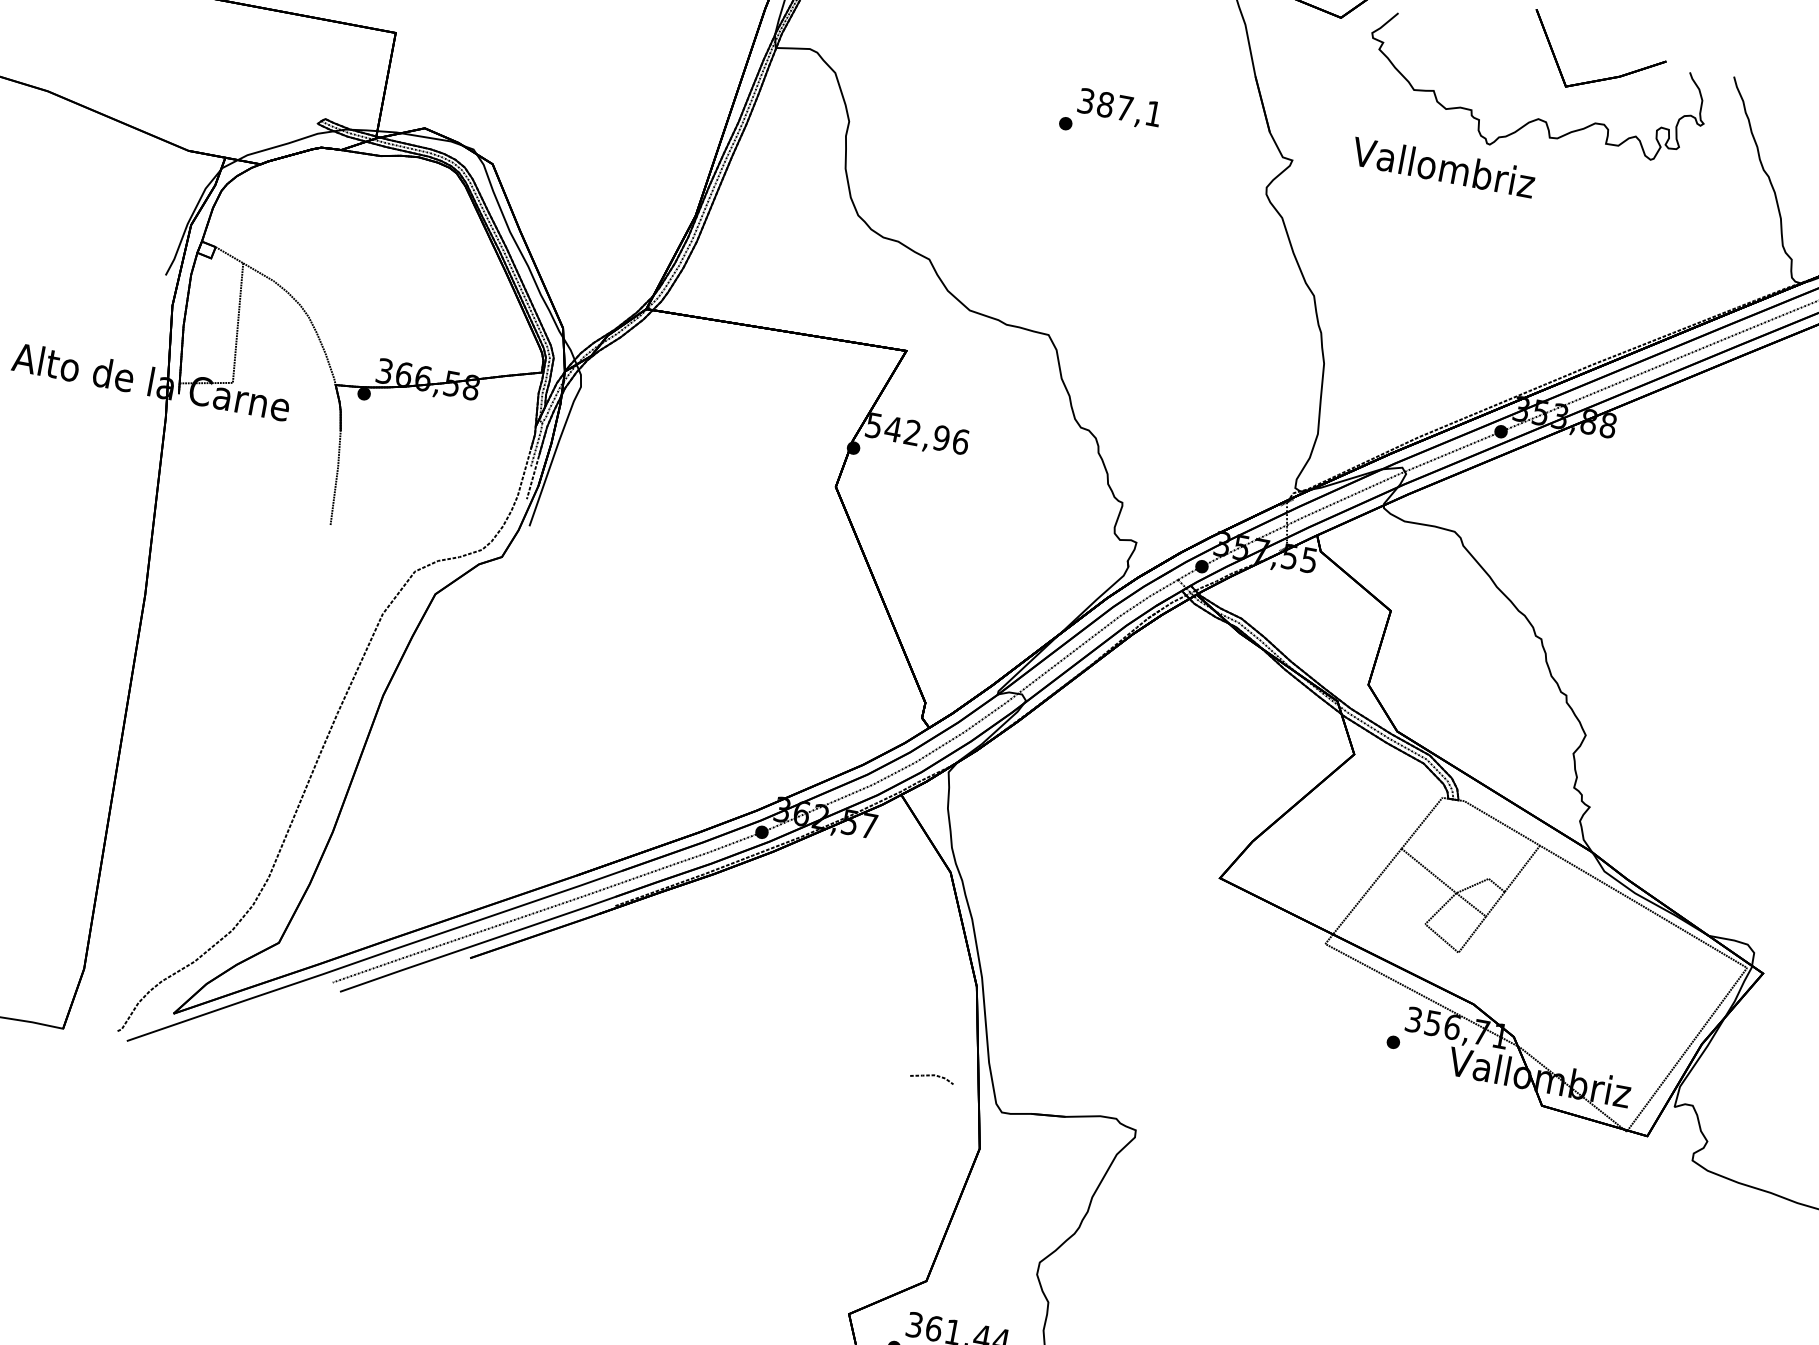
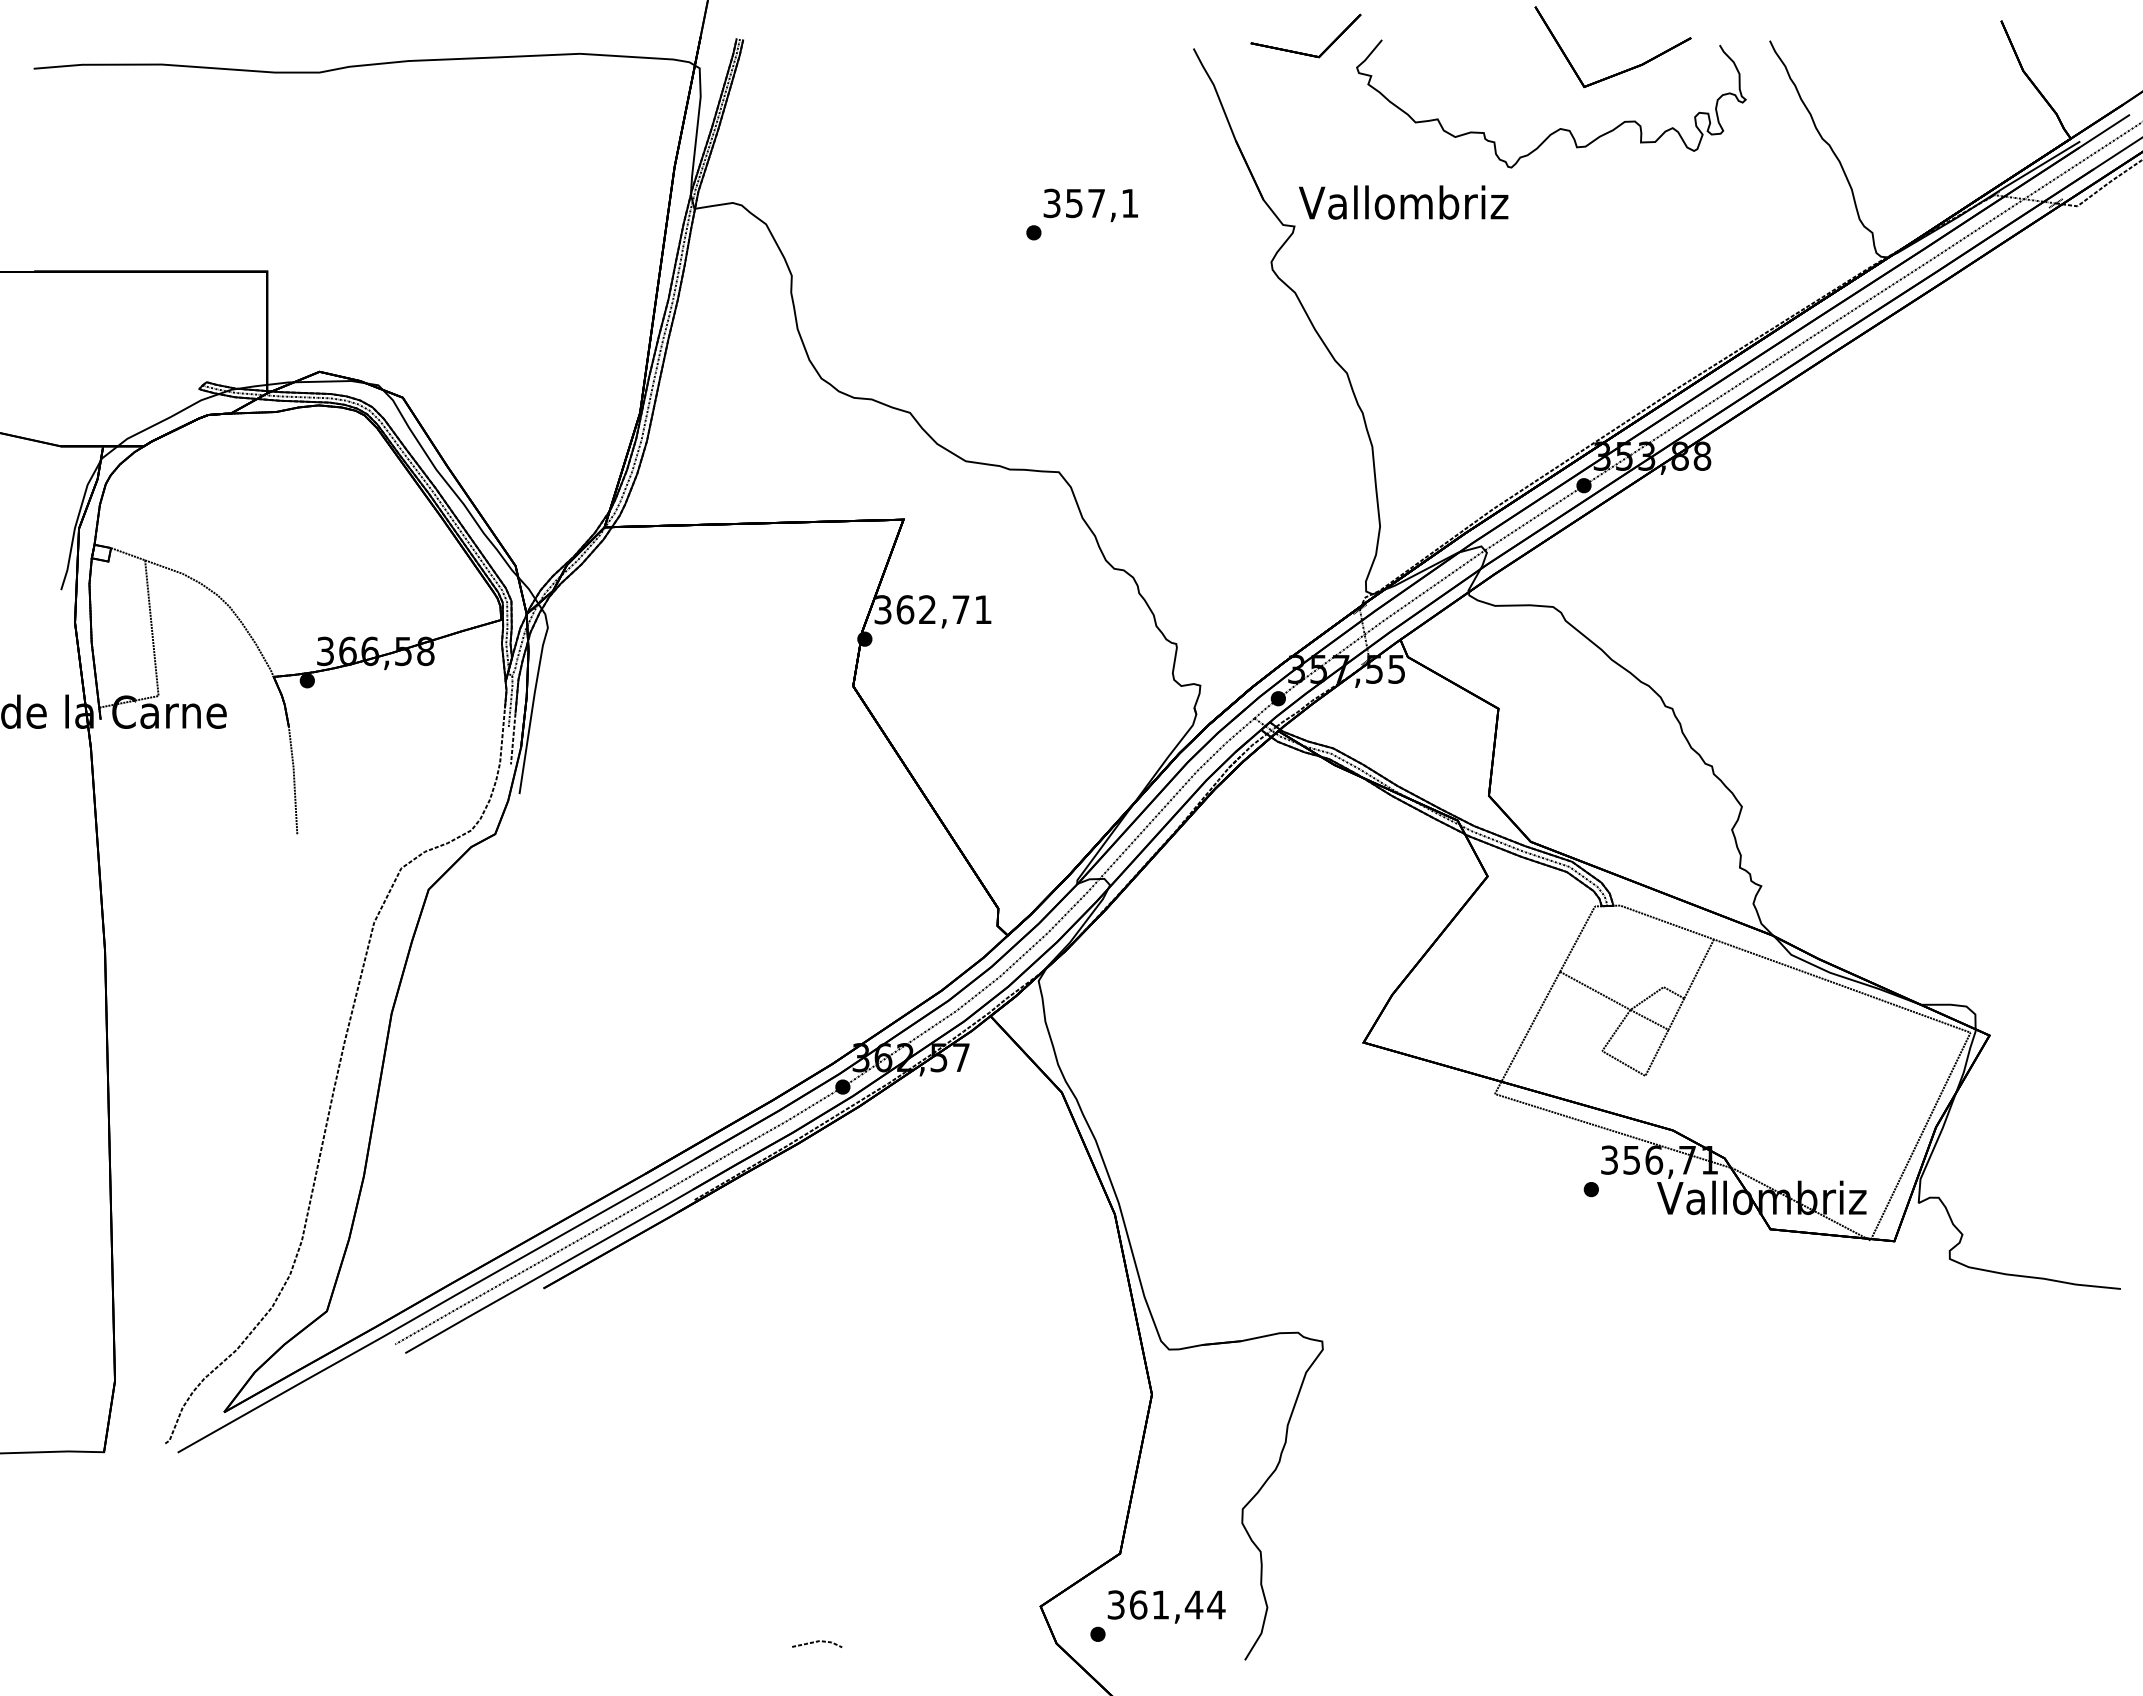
text: (1105, 104) -> (1074, 203), 387,1 -> 357,1
text: (1443, 167) -> (1403, 202), moved
text: (917, 433) -> (933, 609), 542,96 -> 362,71
line: (932, 1076) -> (817, 1642), moved

